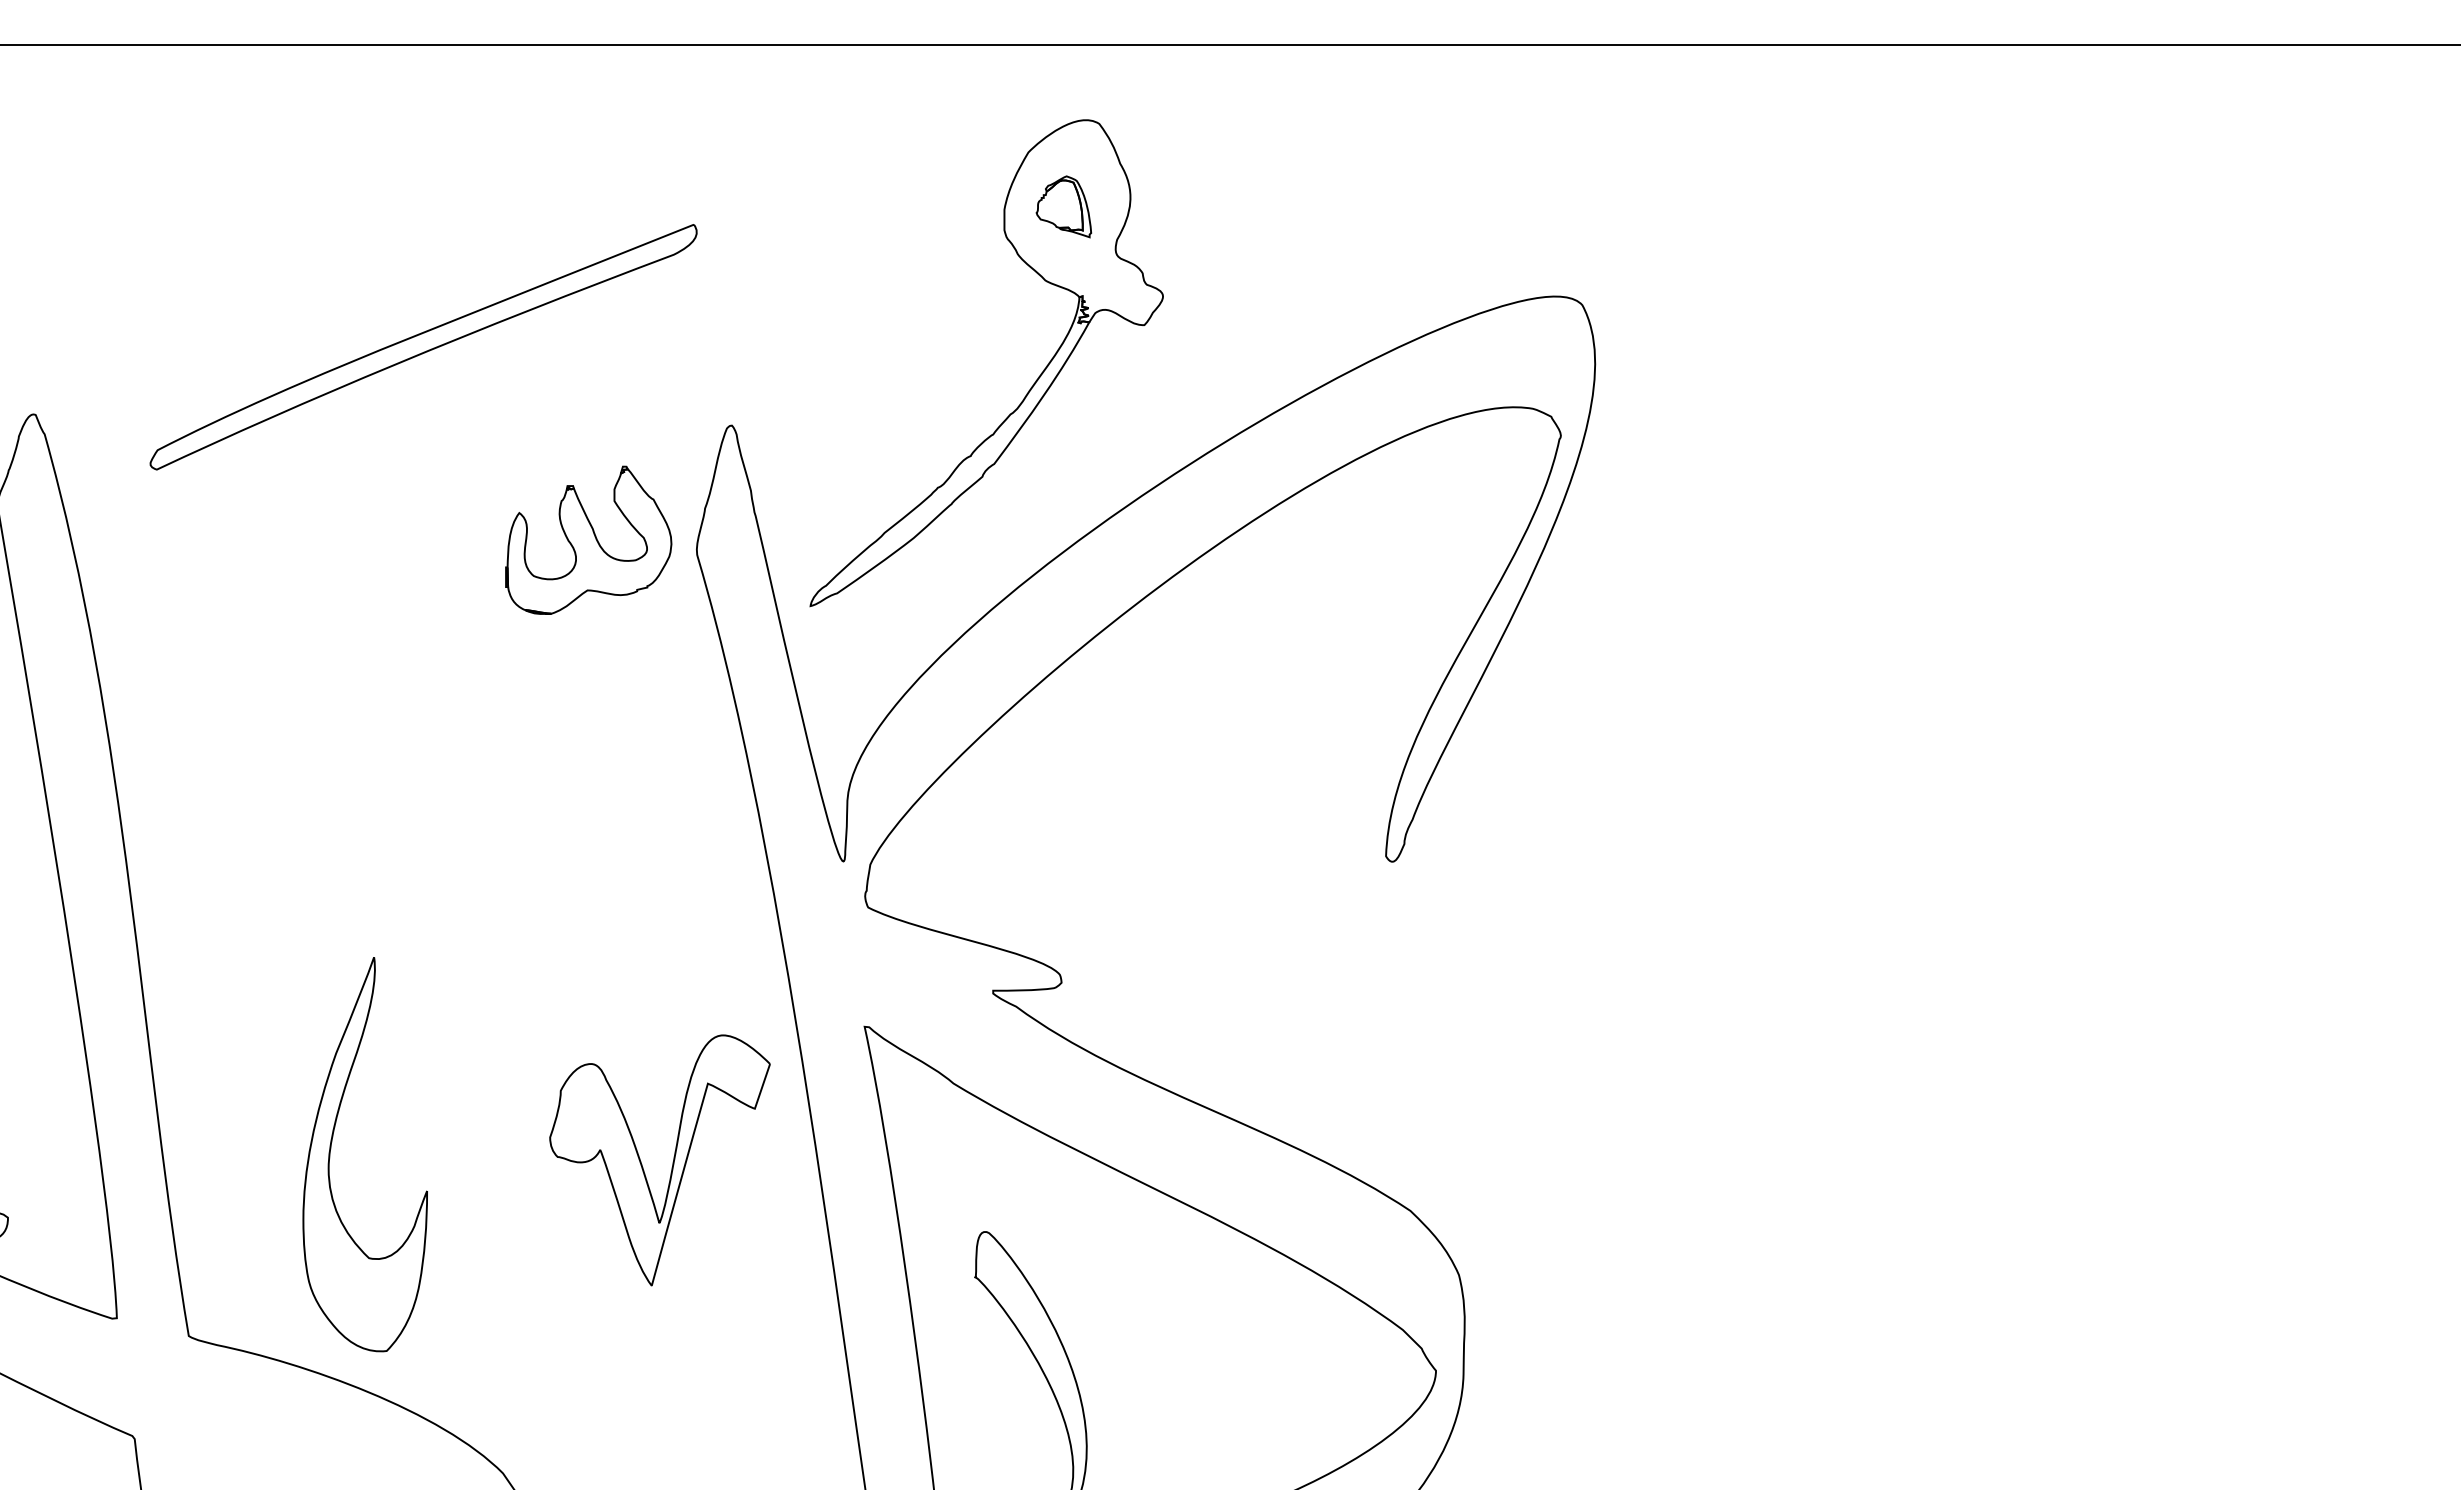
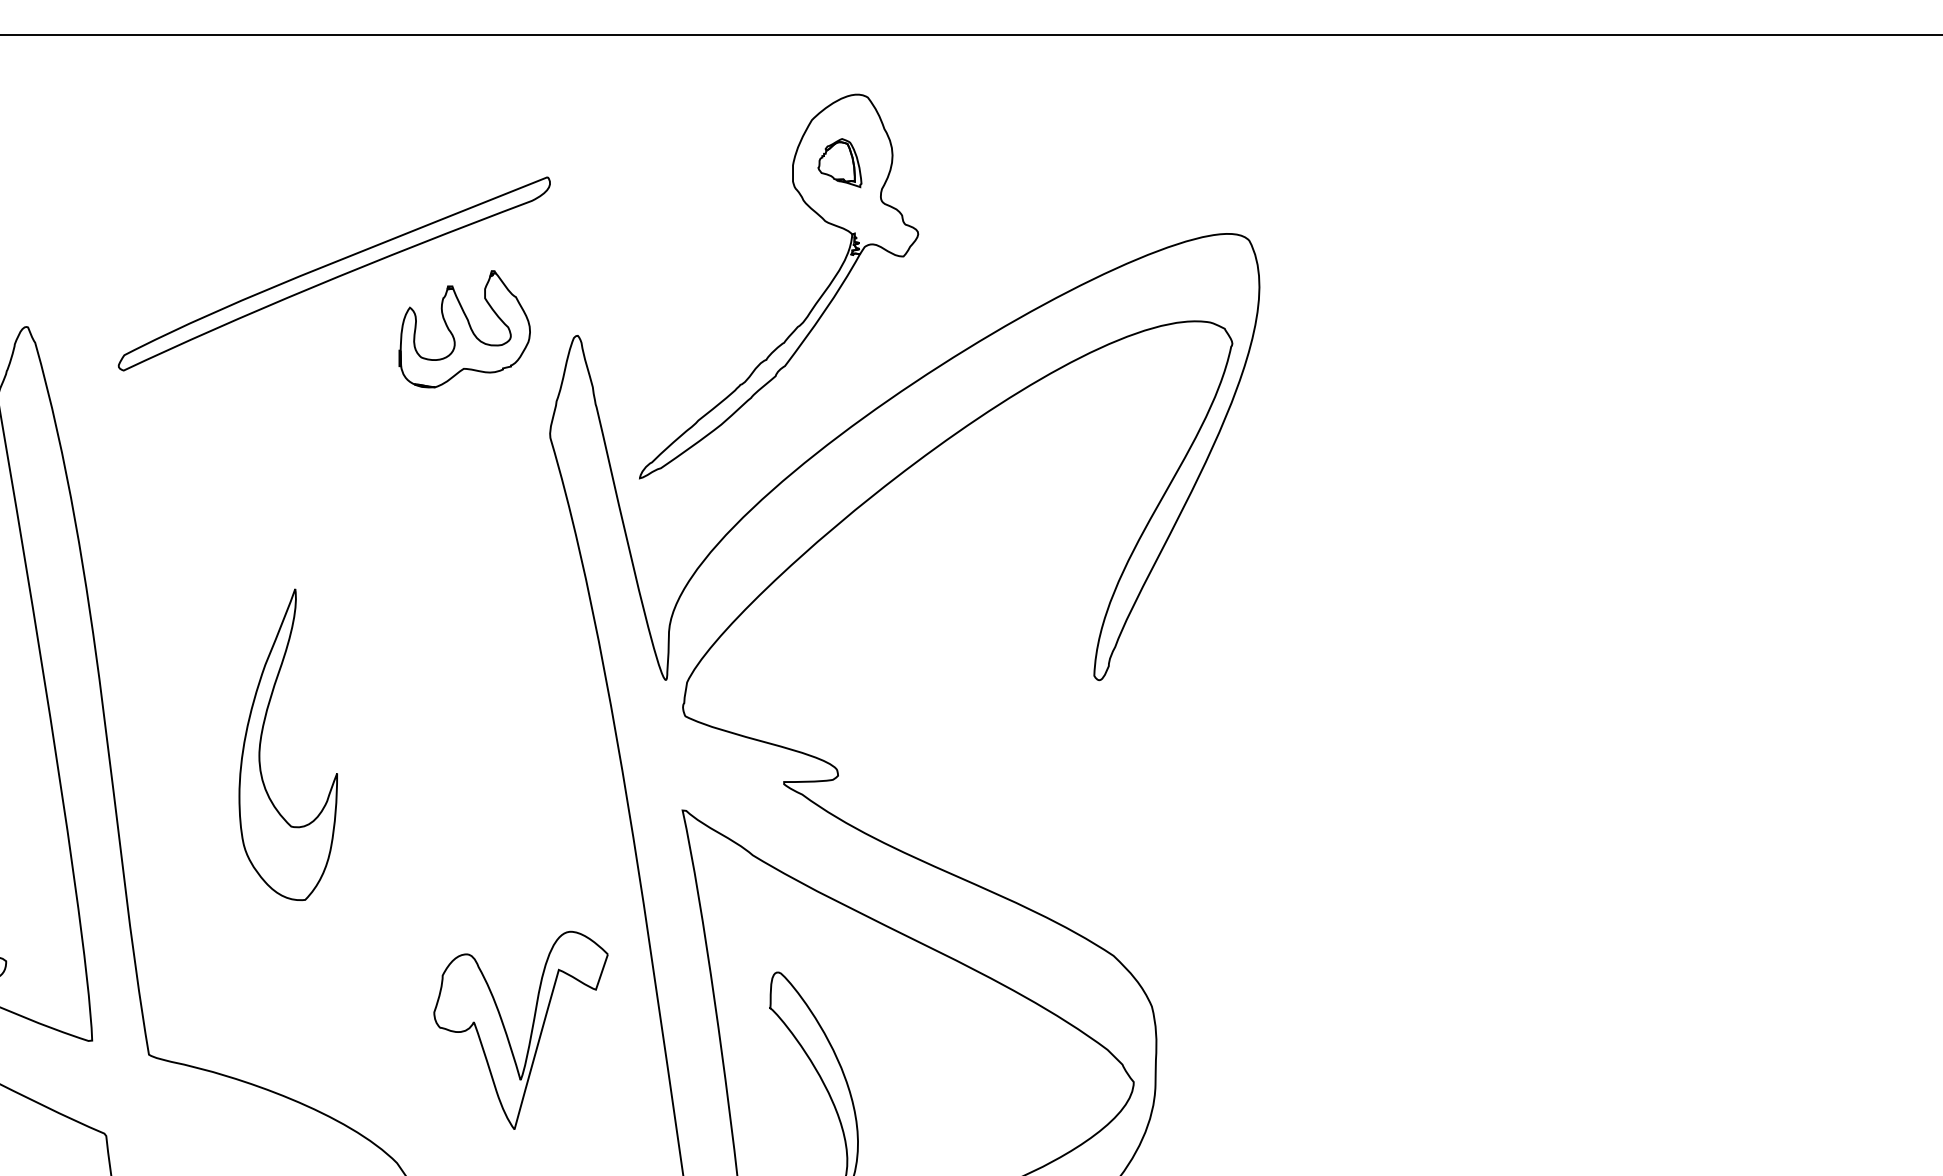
part: (588, 539) -> (464, 328), moved
part: (331, 1149) -> (261, 740), moved
part: (672, 1162) -> (530, 1032), moved

